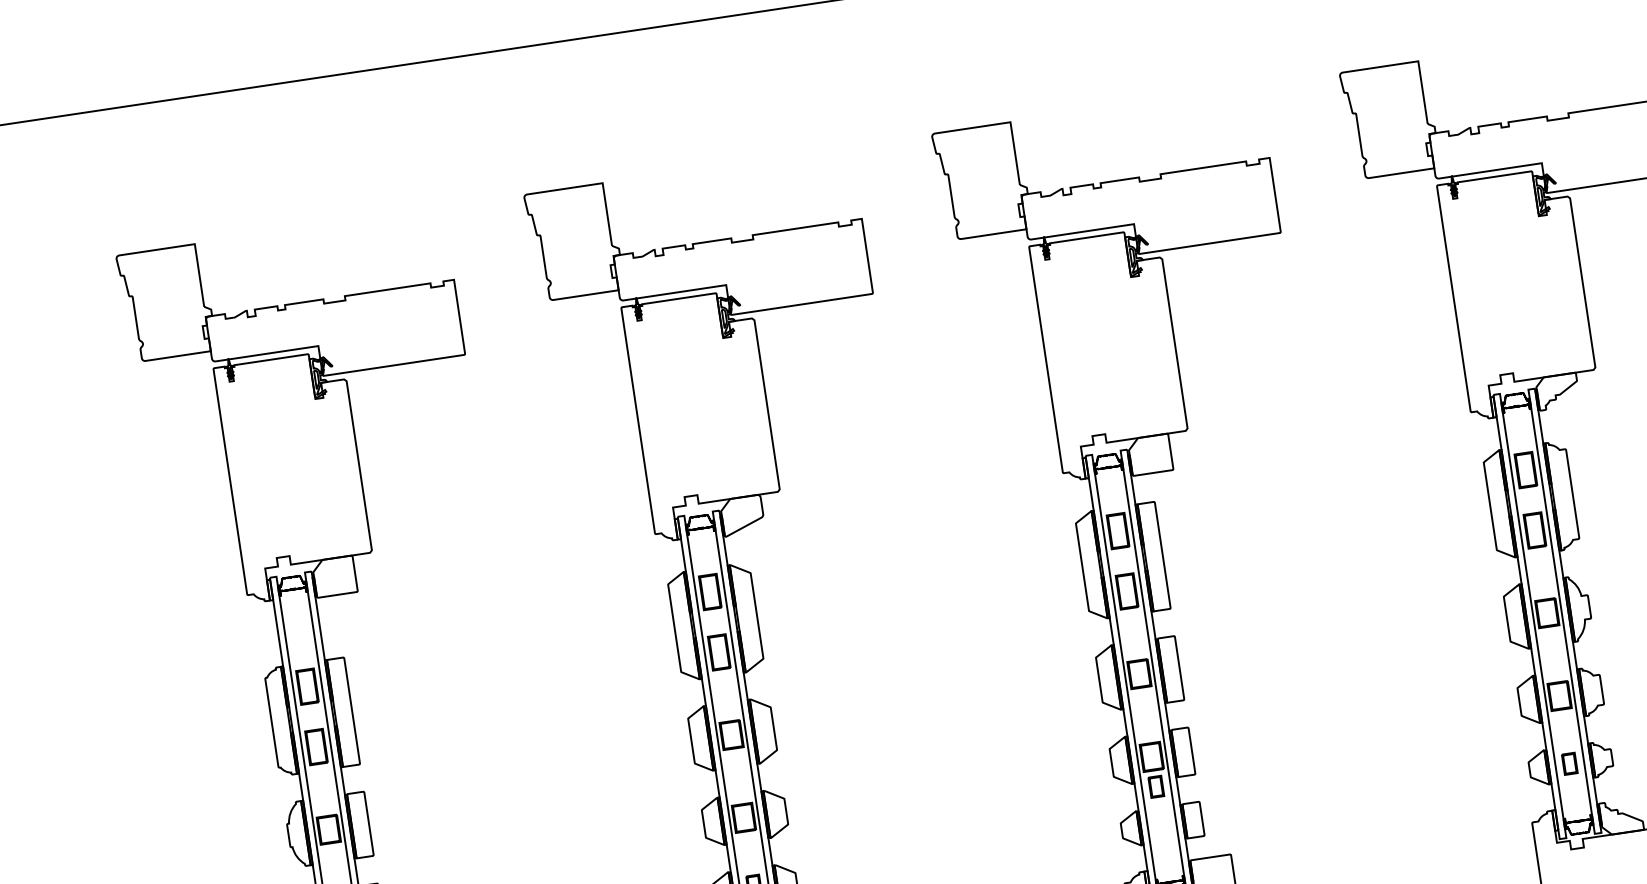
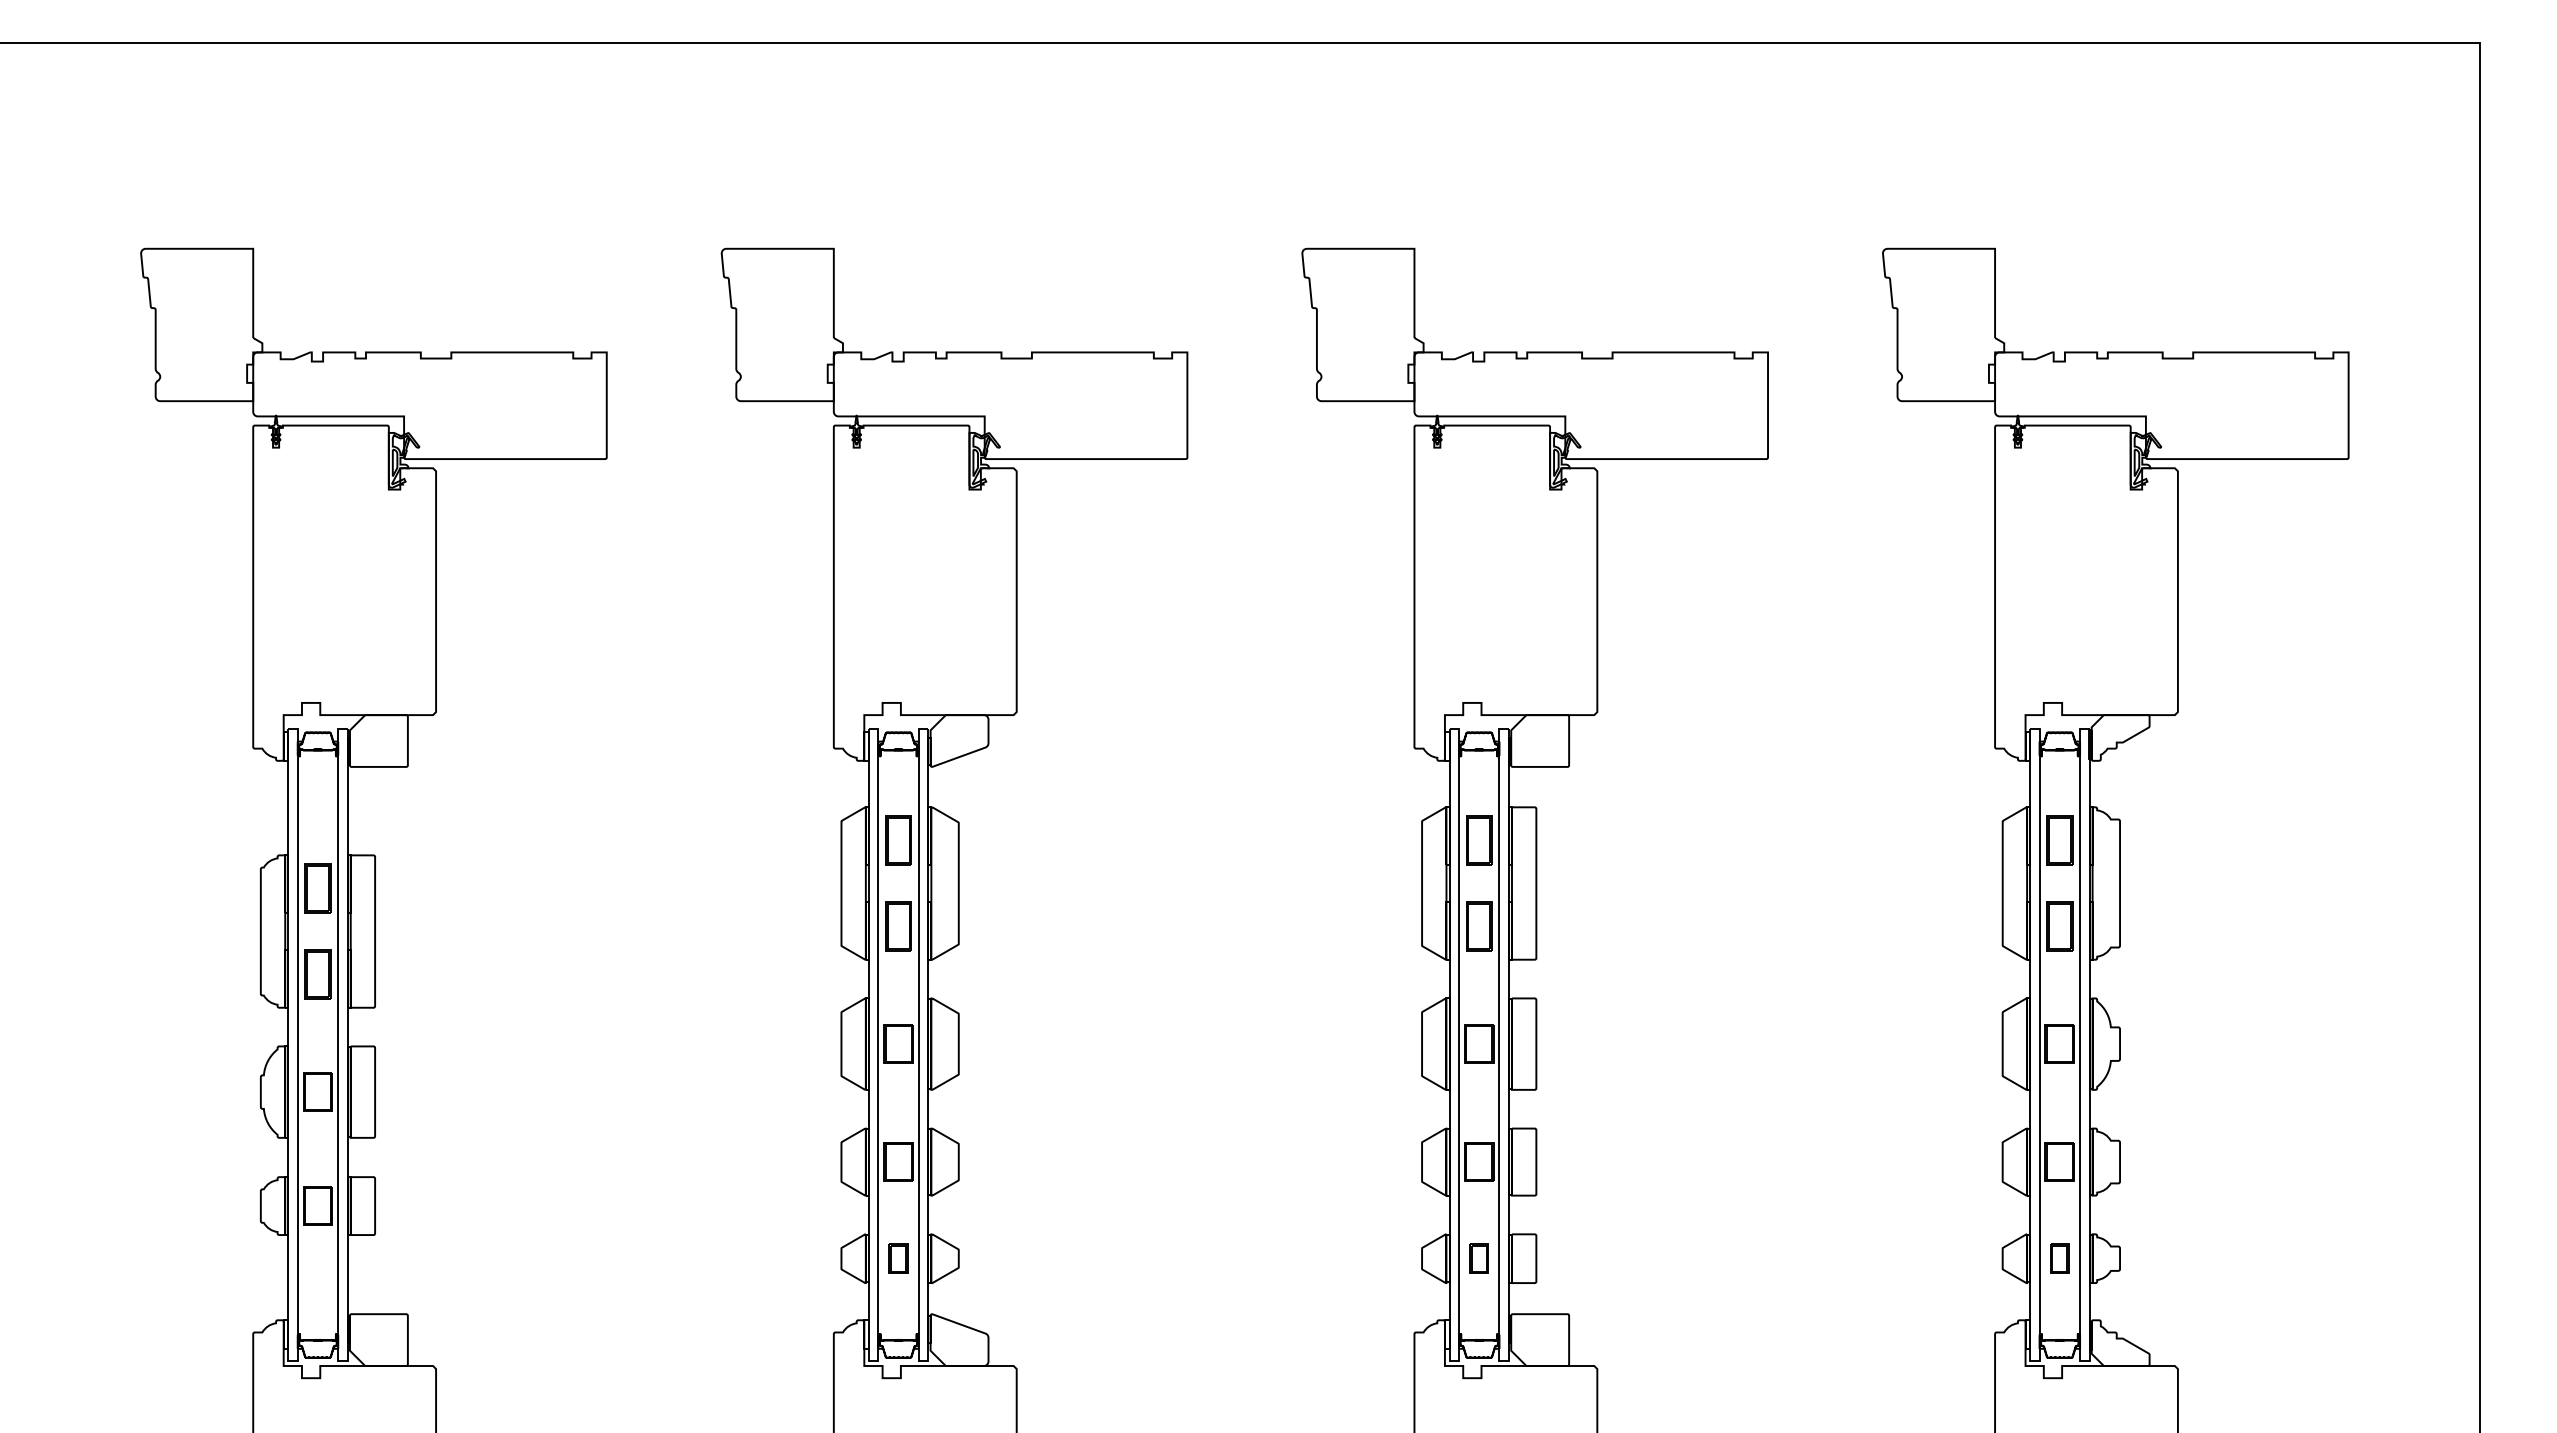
part: (1155, 786) -> (1478, 1258), moved

